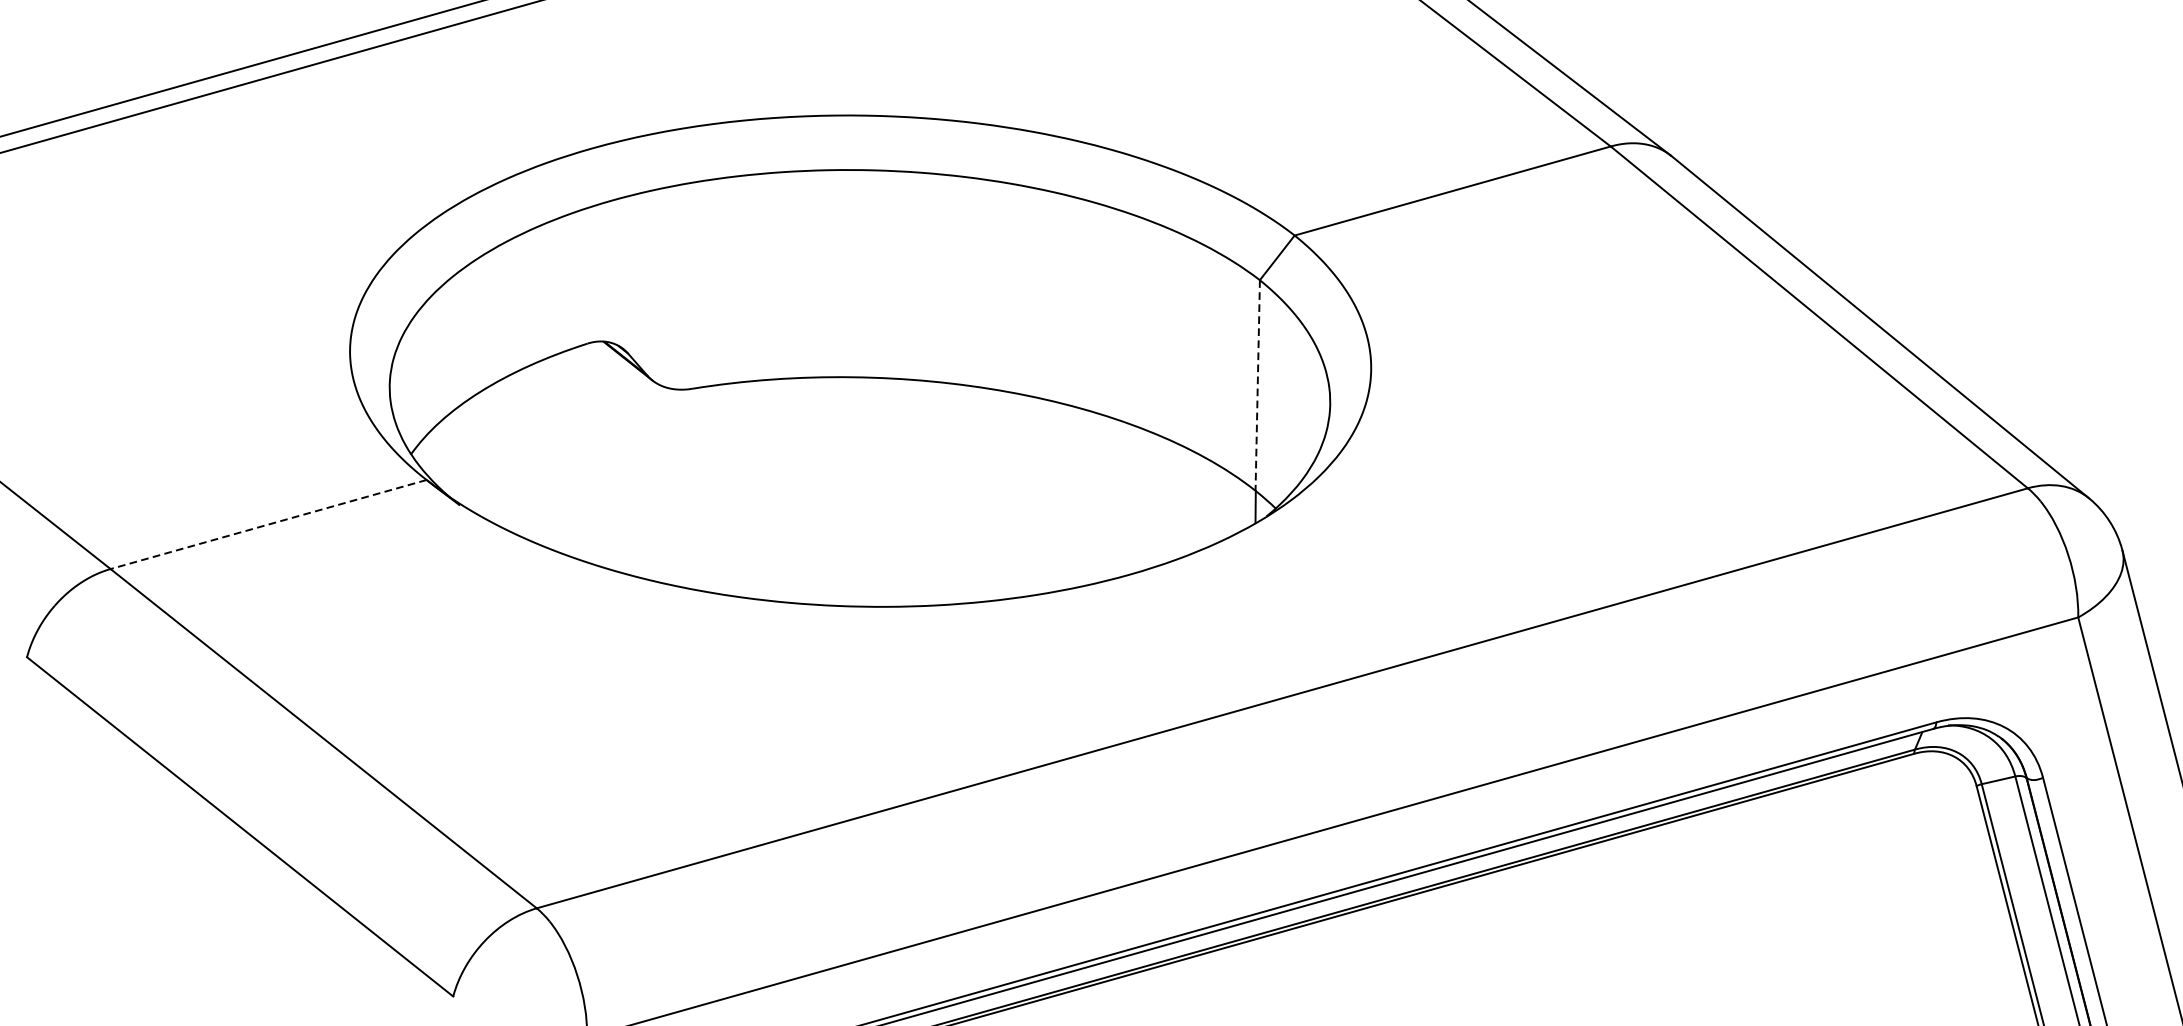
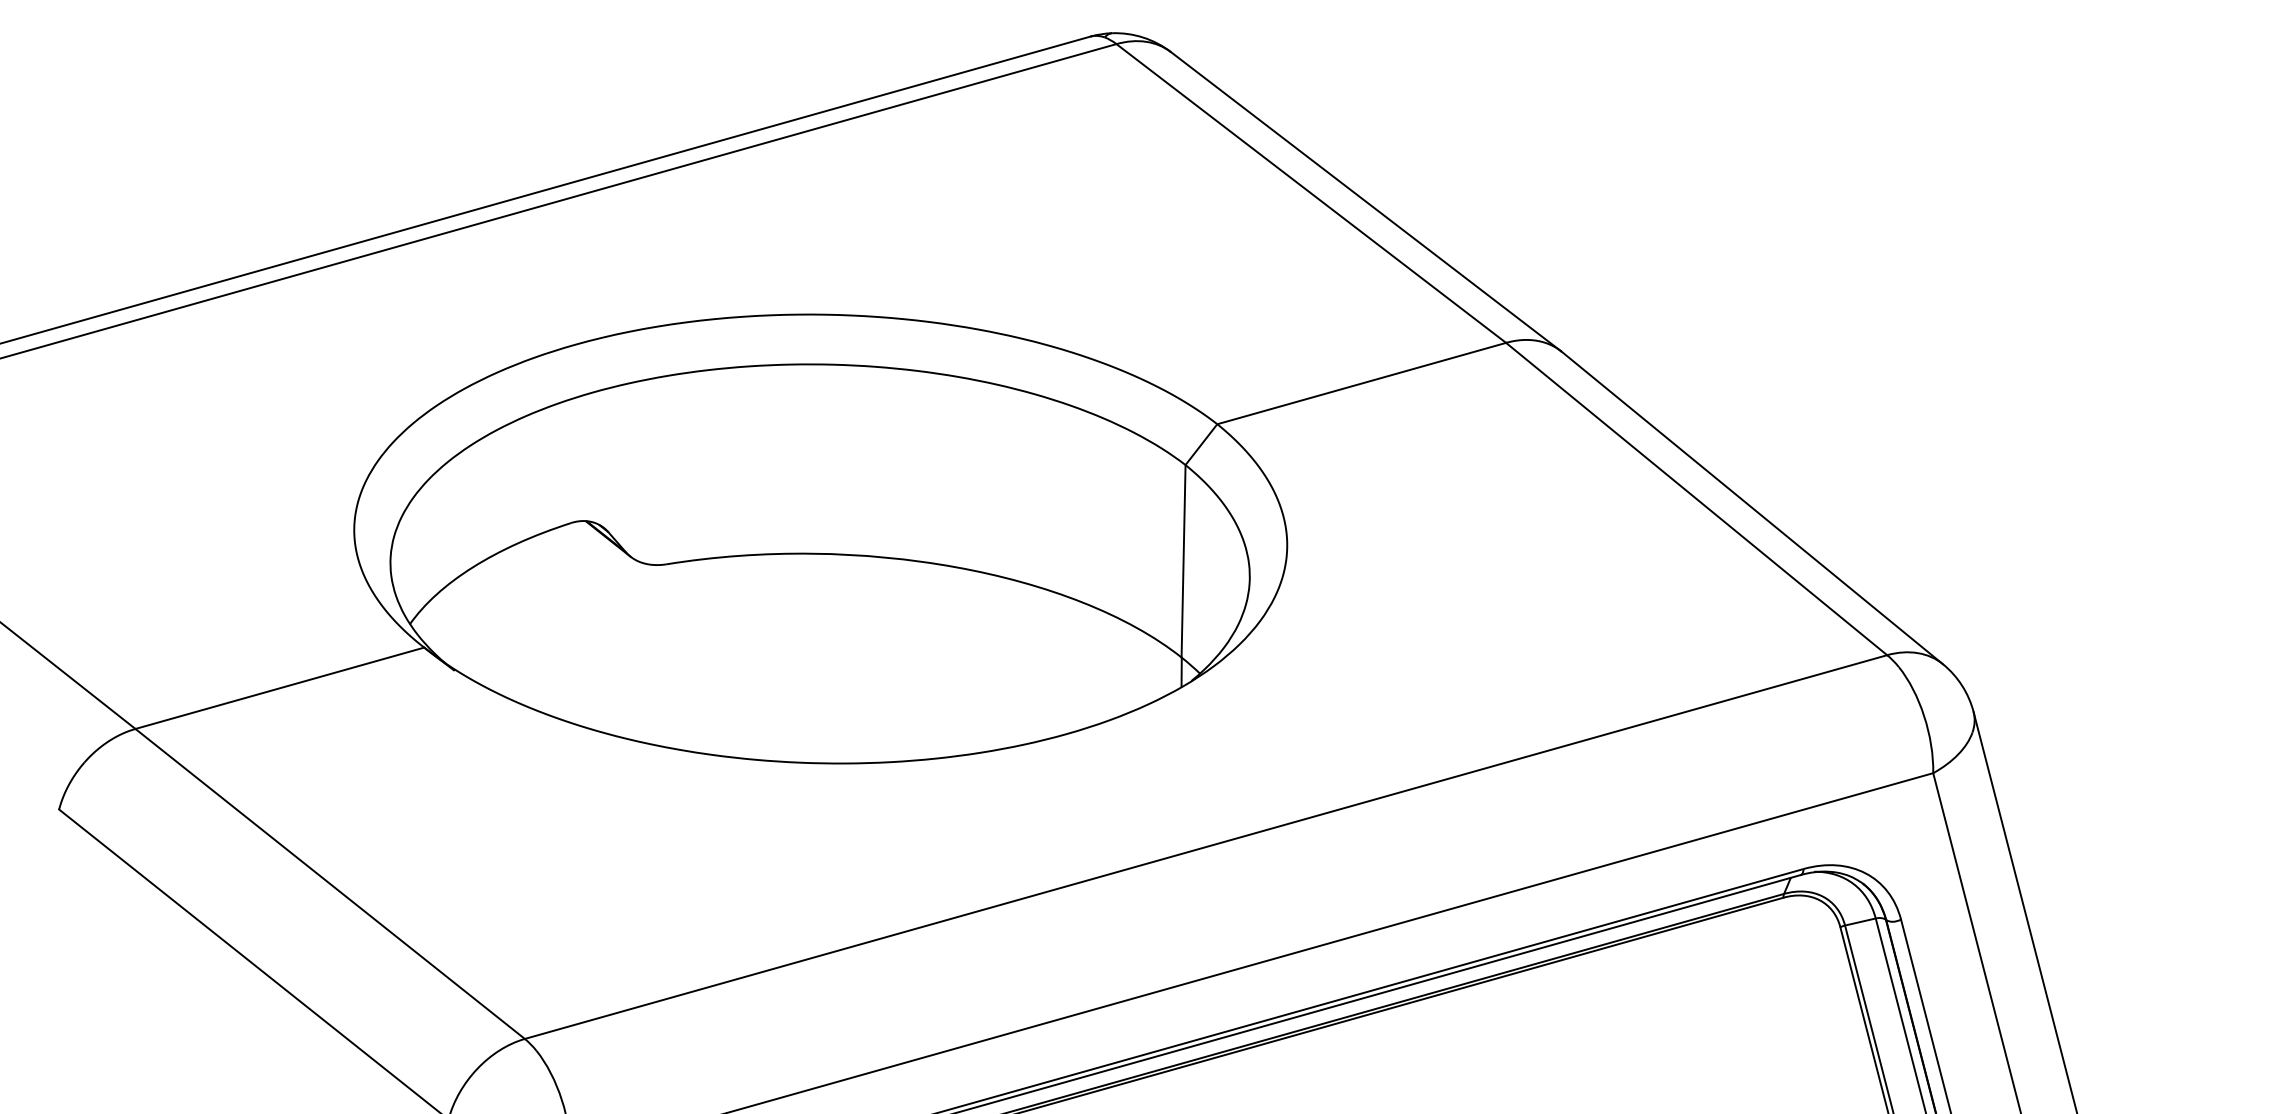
line: (1257, 385) -> (1183, 561), dashed -> solid
line: (268, 524) -> (279, 688), dashed -> solid

